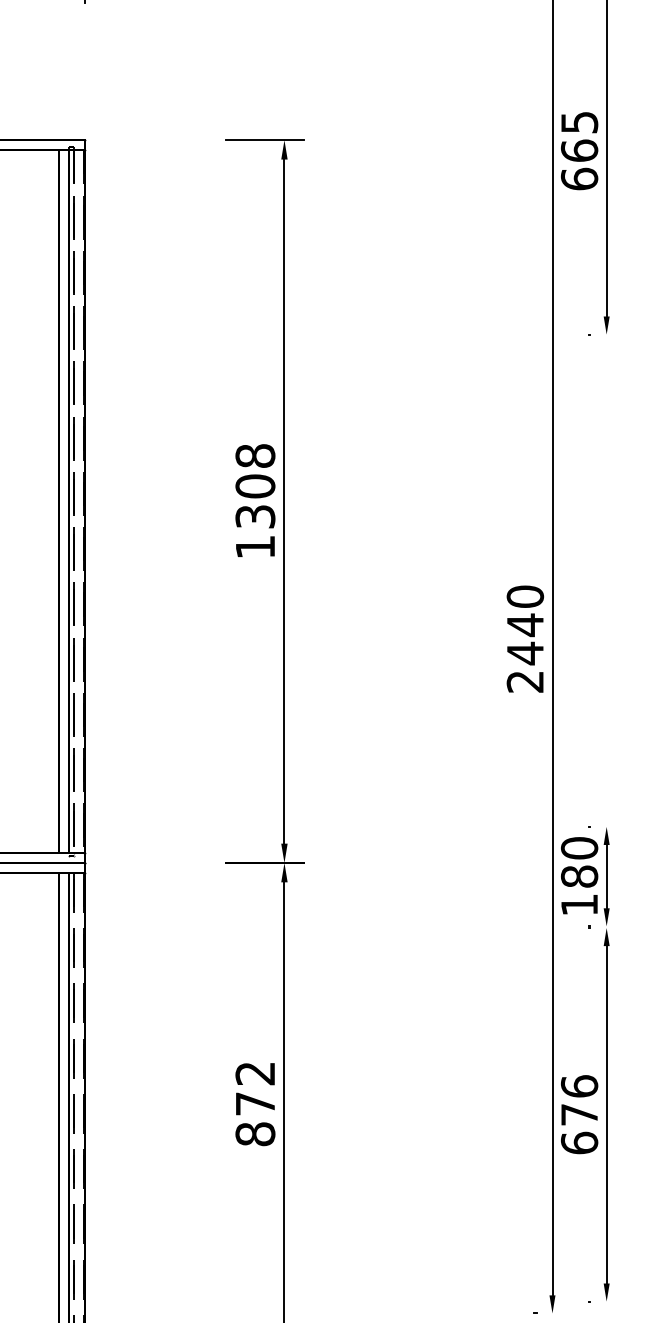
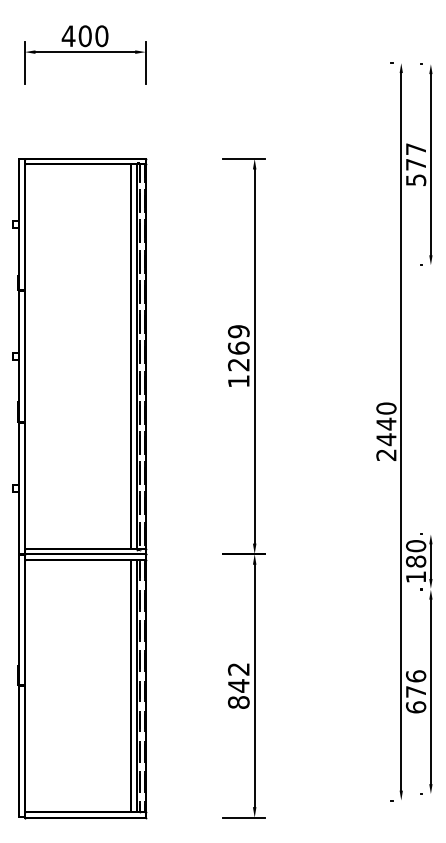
text: (578, 150) -> (415, 164), 665 -> 577
text: (254, 486) -> (238, 348), 1308 -> 1269
text: (254, 1103) -> (238, 685), 872 -> 842

